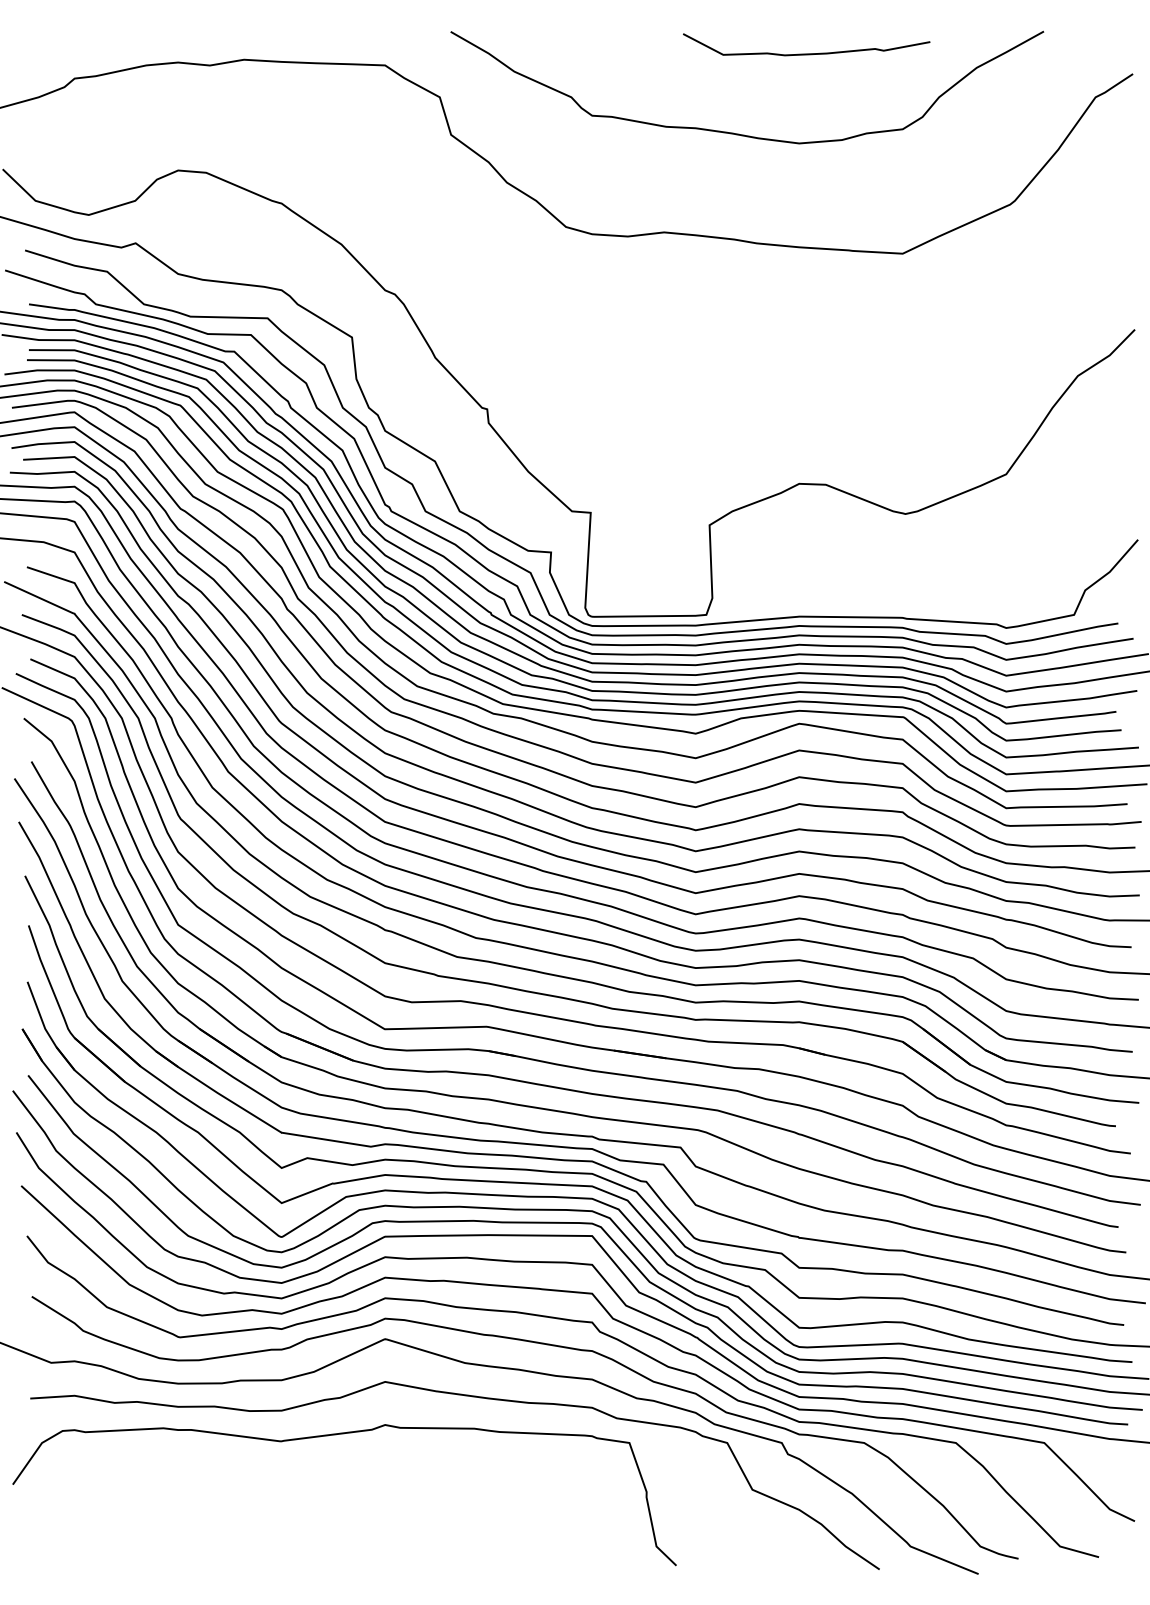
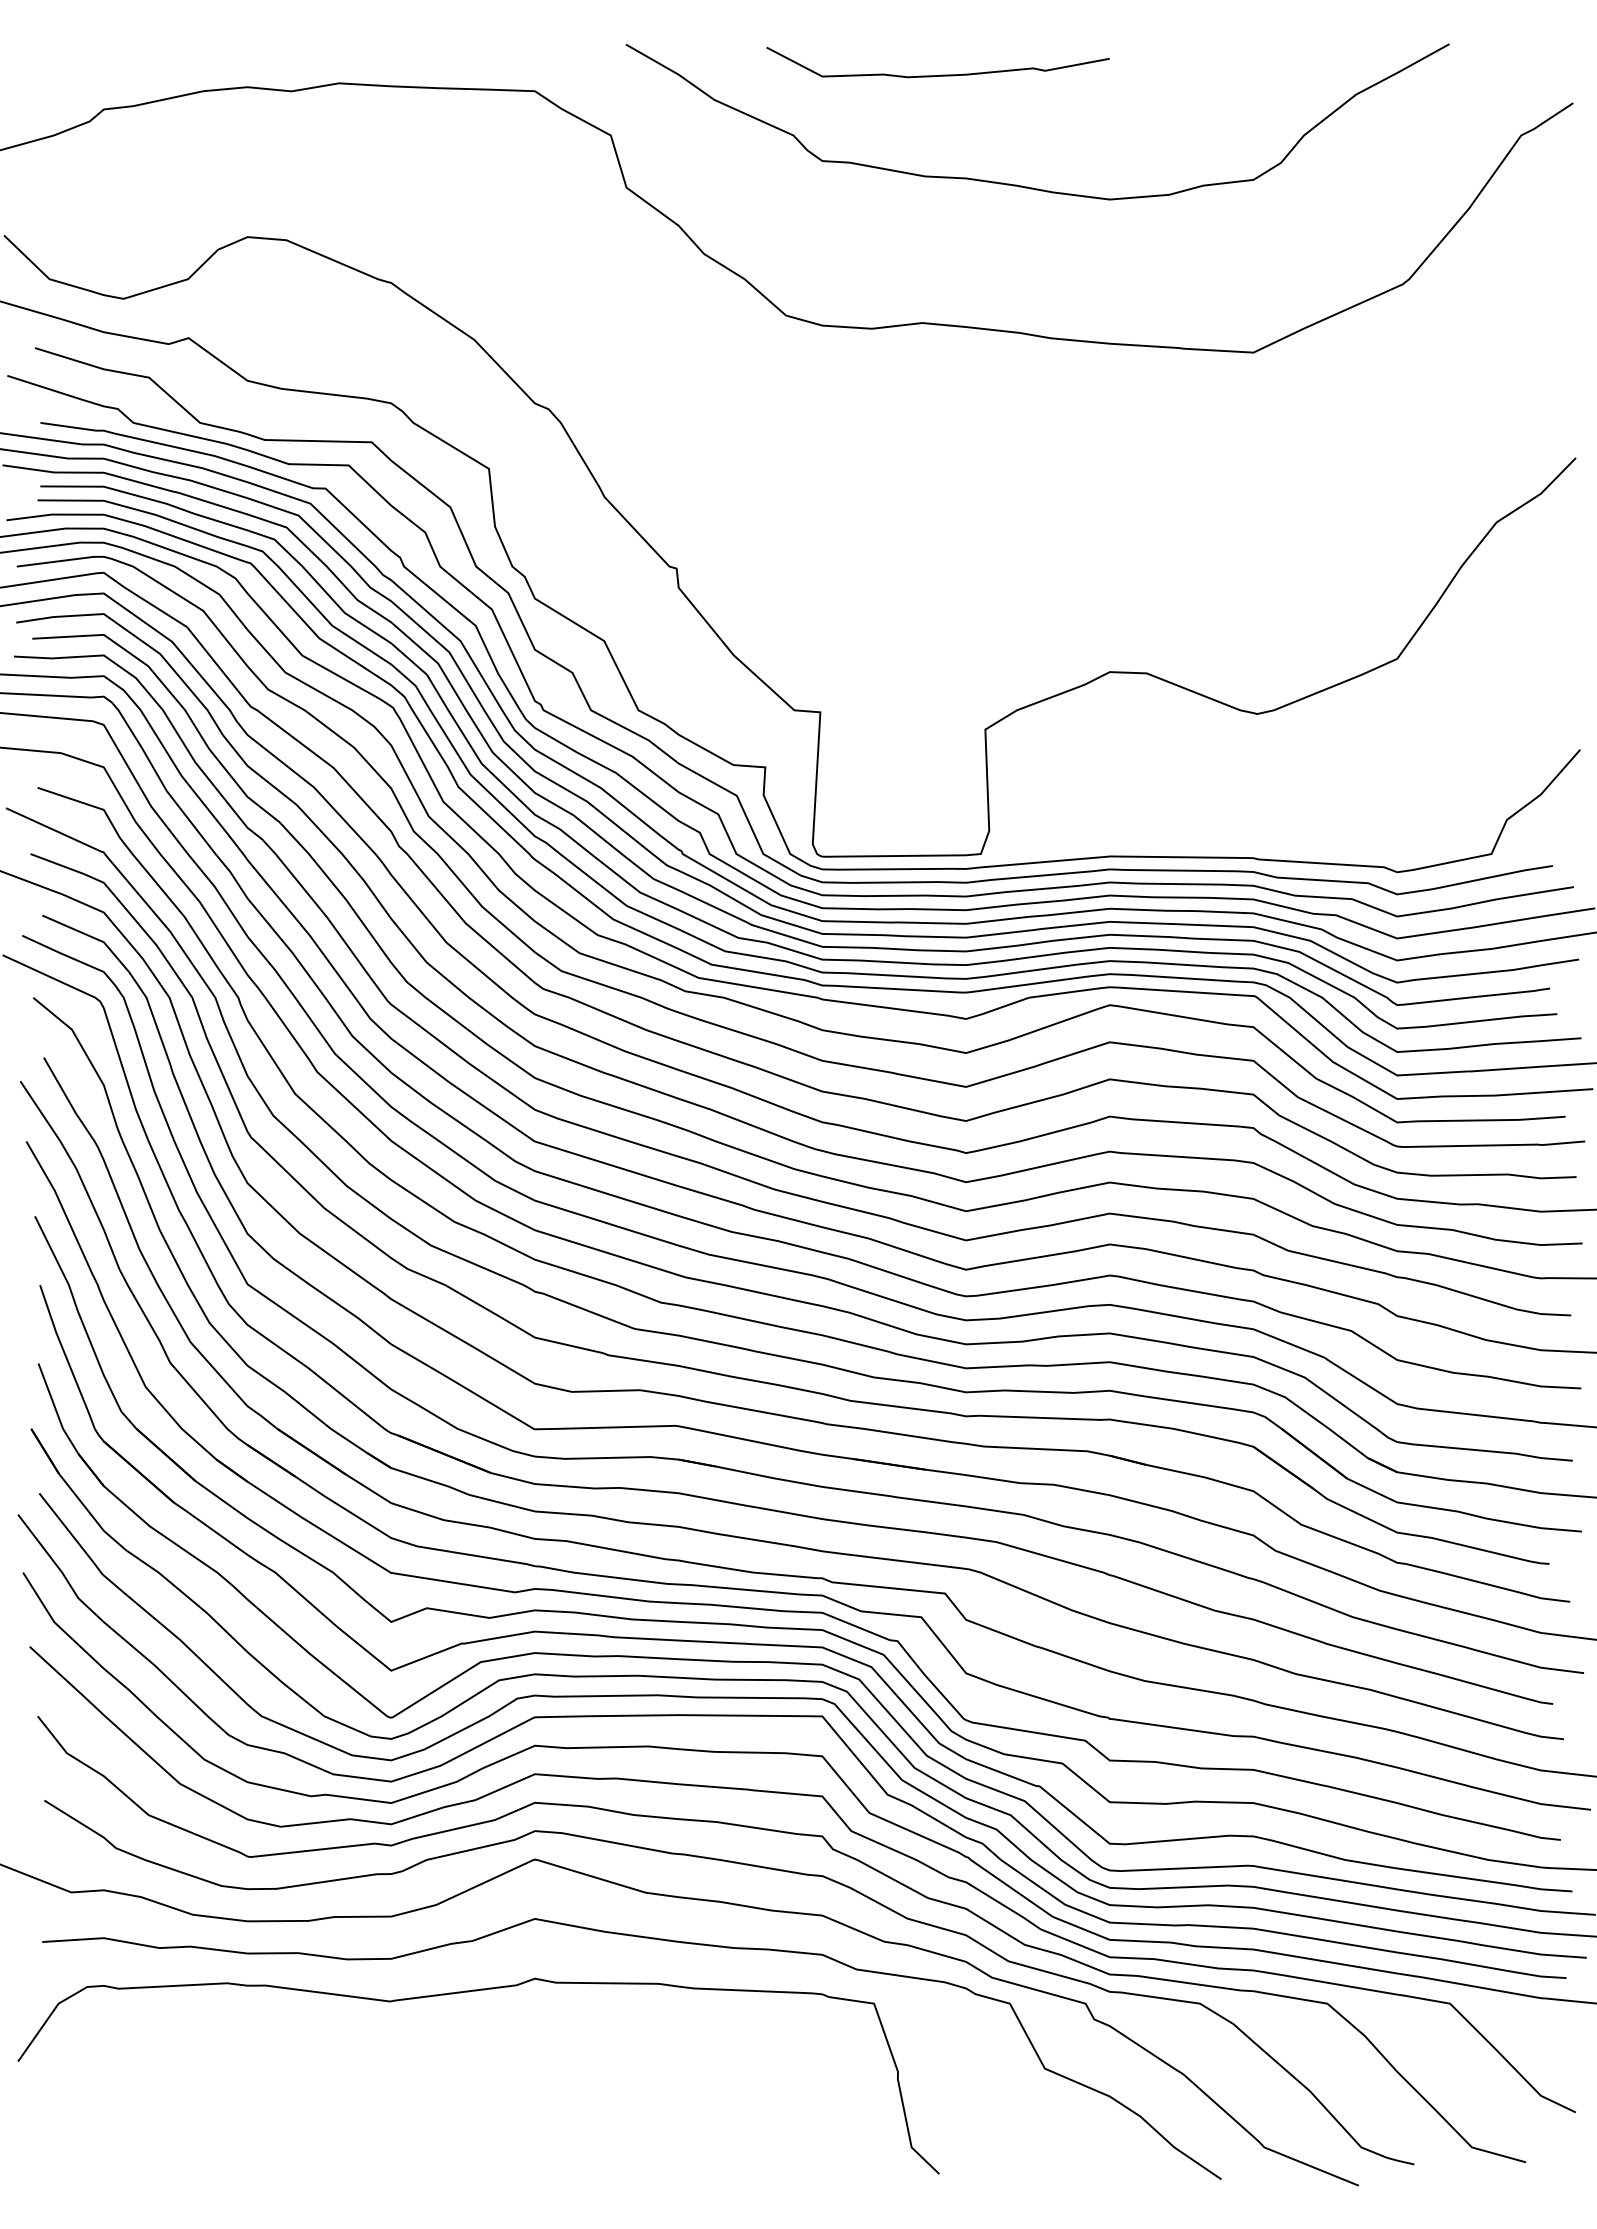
curve: (808, 53) -> (940, 74), moved

